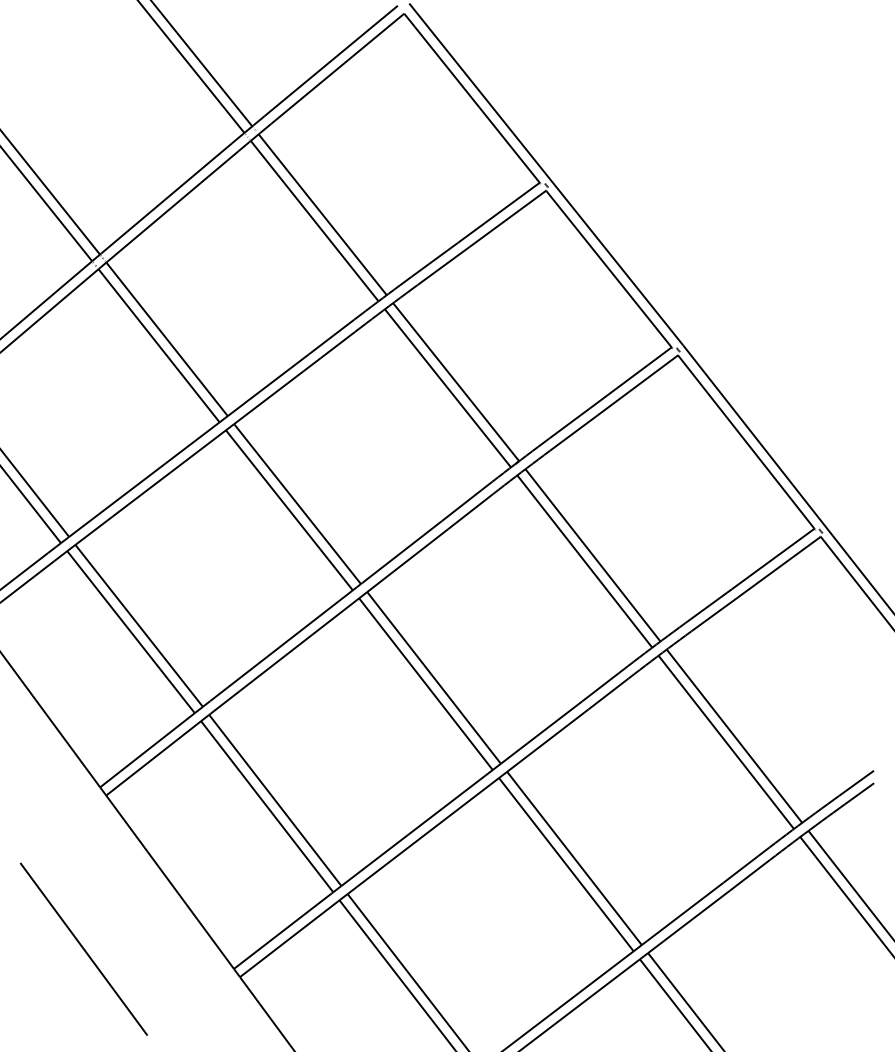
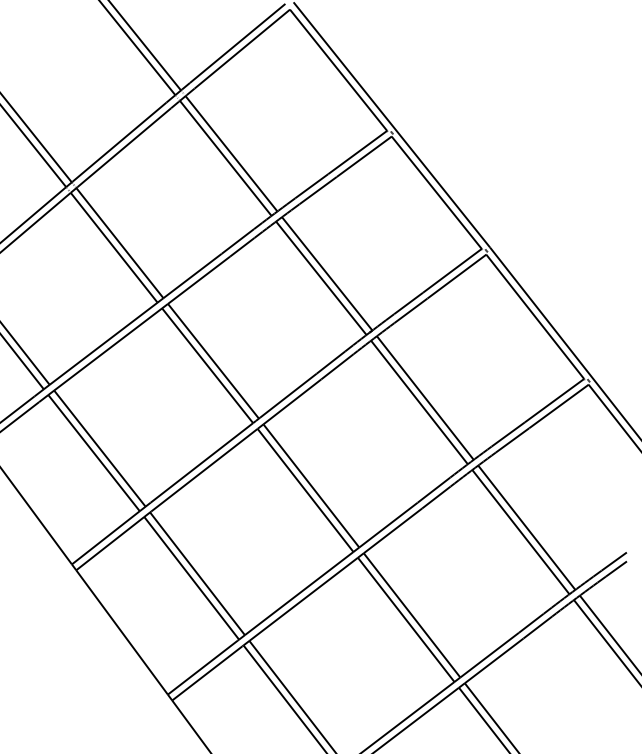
line: (83, 948) -> (59, 679), removed

